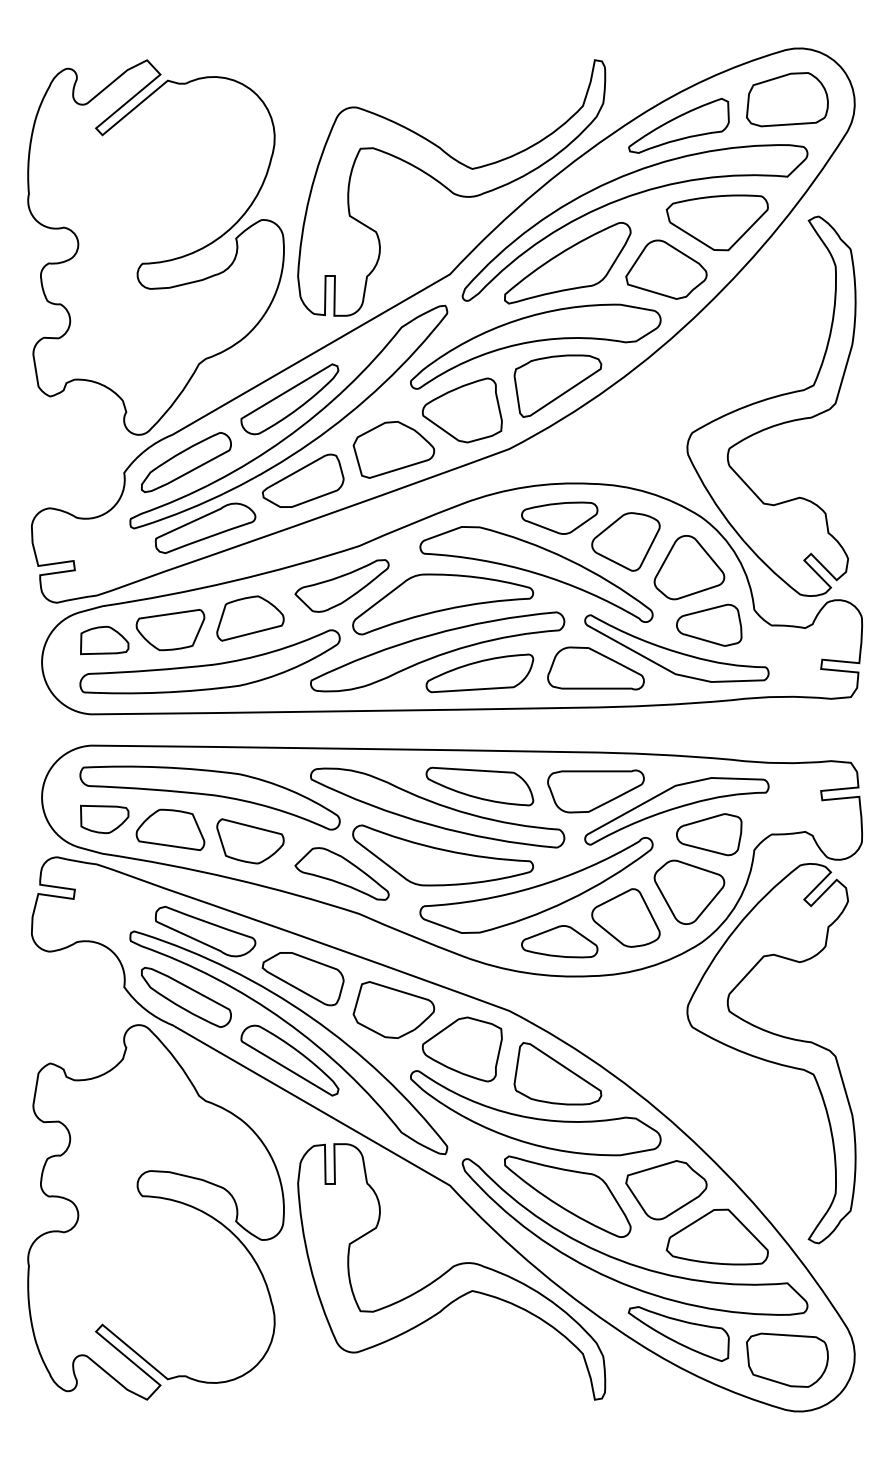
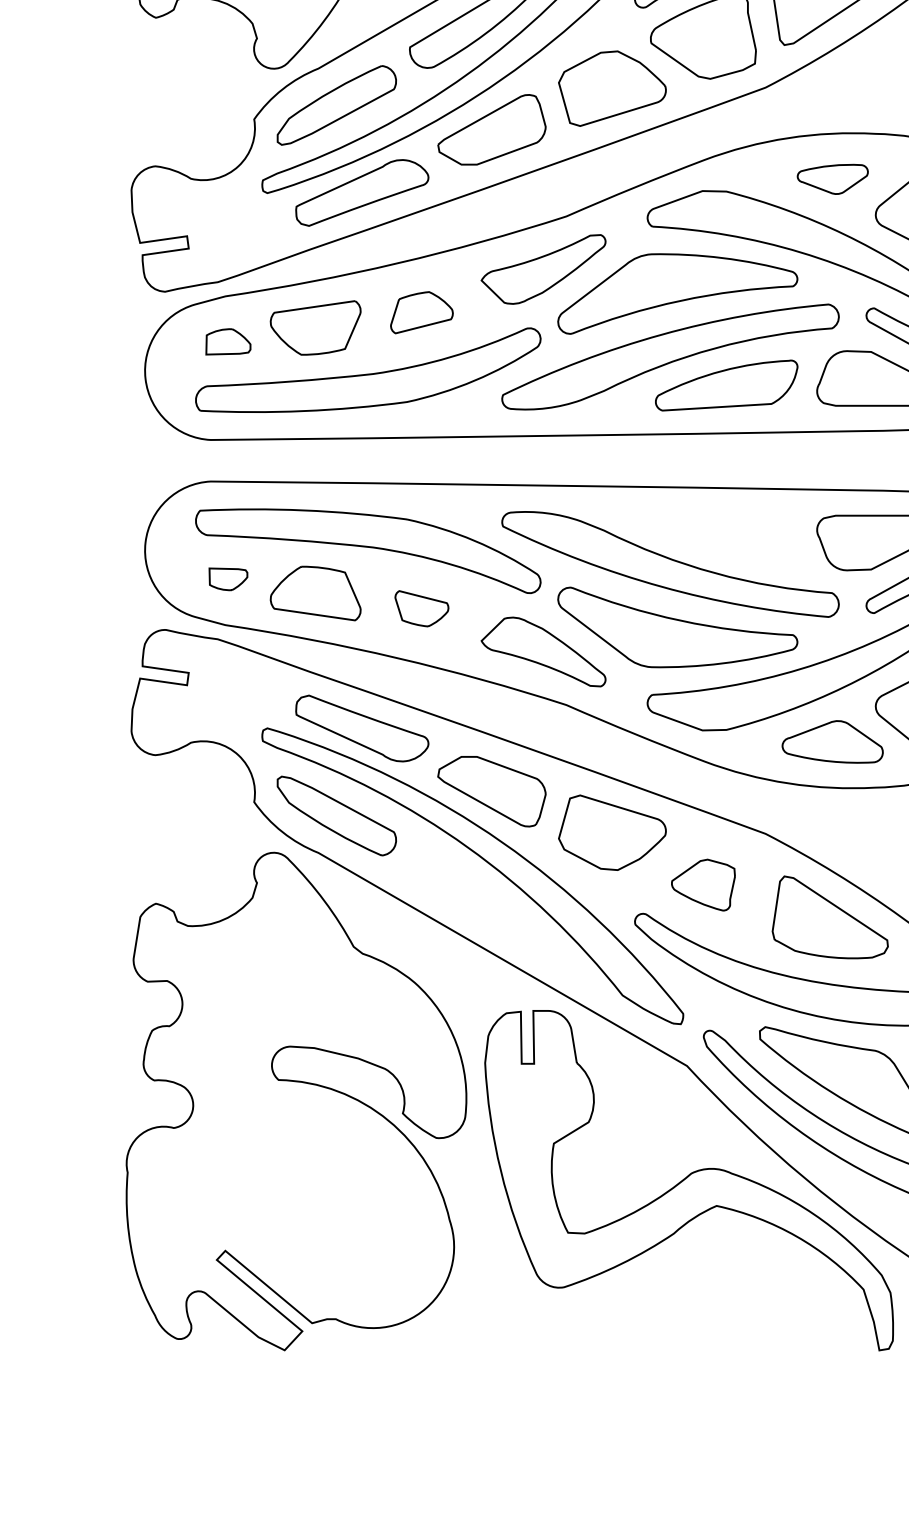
part: (559, 517) -> (832, 178), size x0.7
part: (250, 618) -> (421, 312), size x0.7
part: (104, 640) -> (228, 341), size x0.7
part: (479, 786) -> (726, 535), removed
part: (104, 818) -> (228, 578), size x0.6
part: (250, 841) -> (421, 608), size x0.6
part: (462, 1049) -> (703, 885), size x0.6
part: (289, 1060) -> (473, 899), removed

